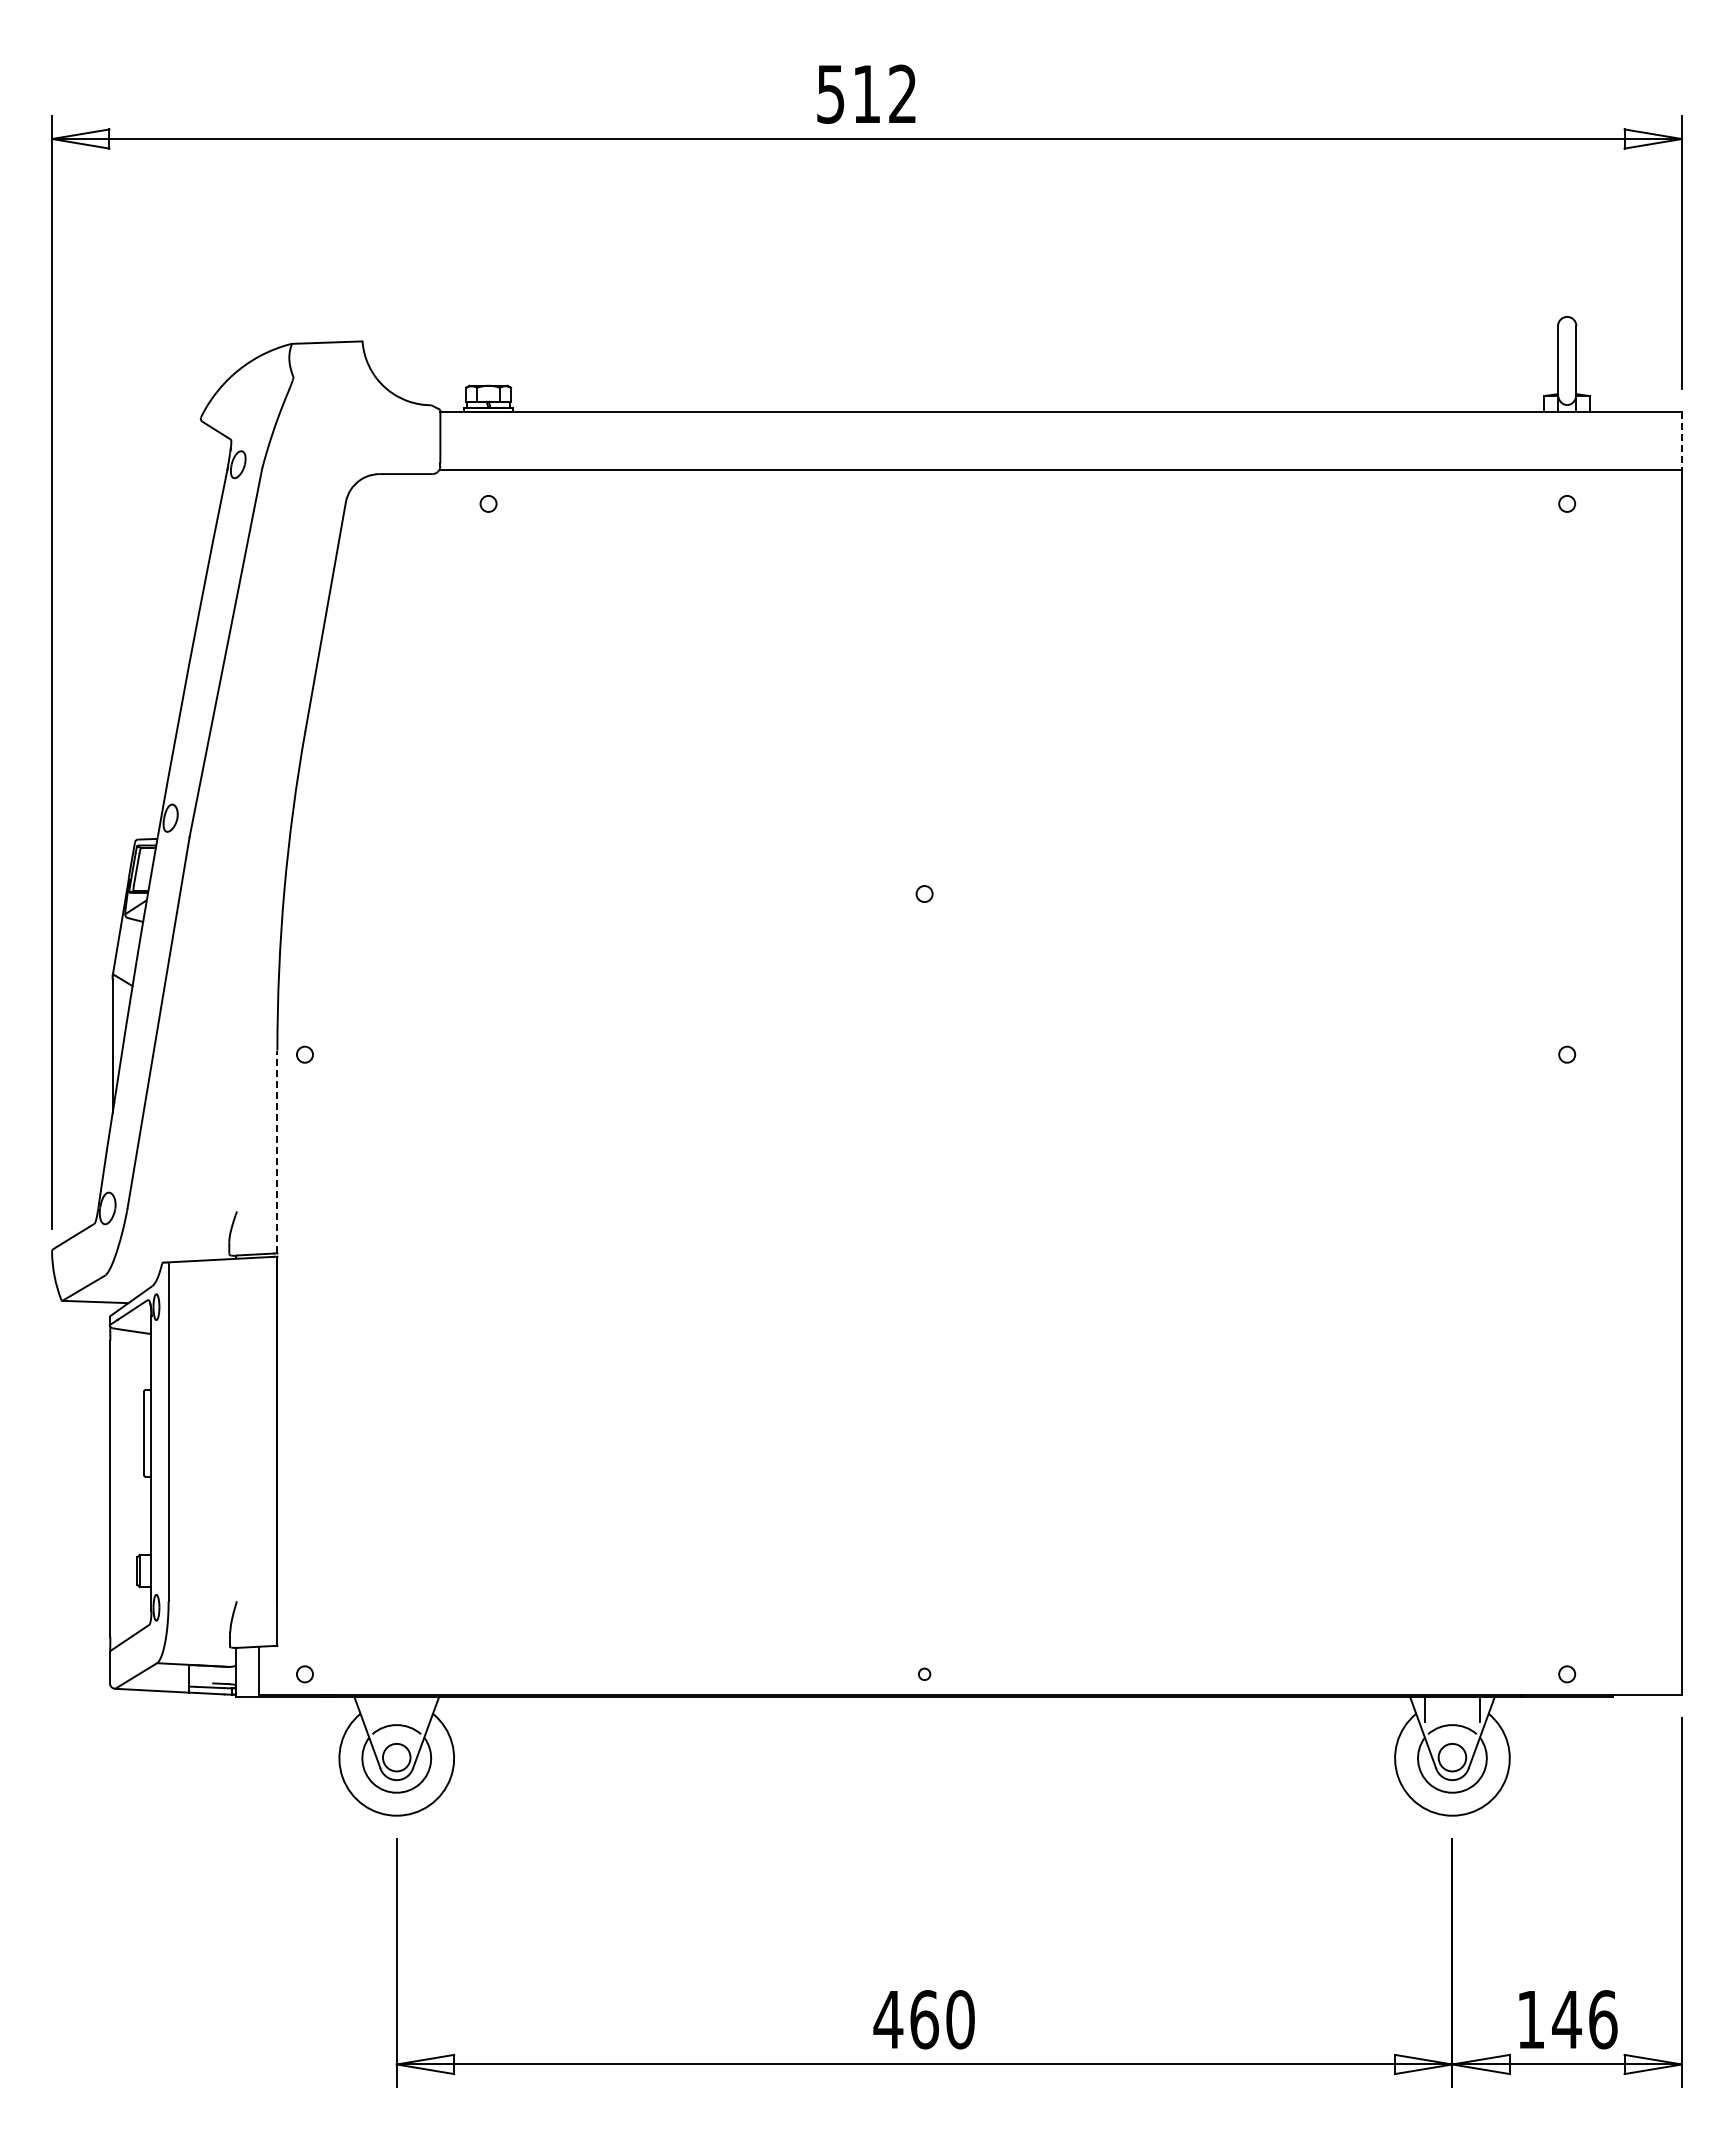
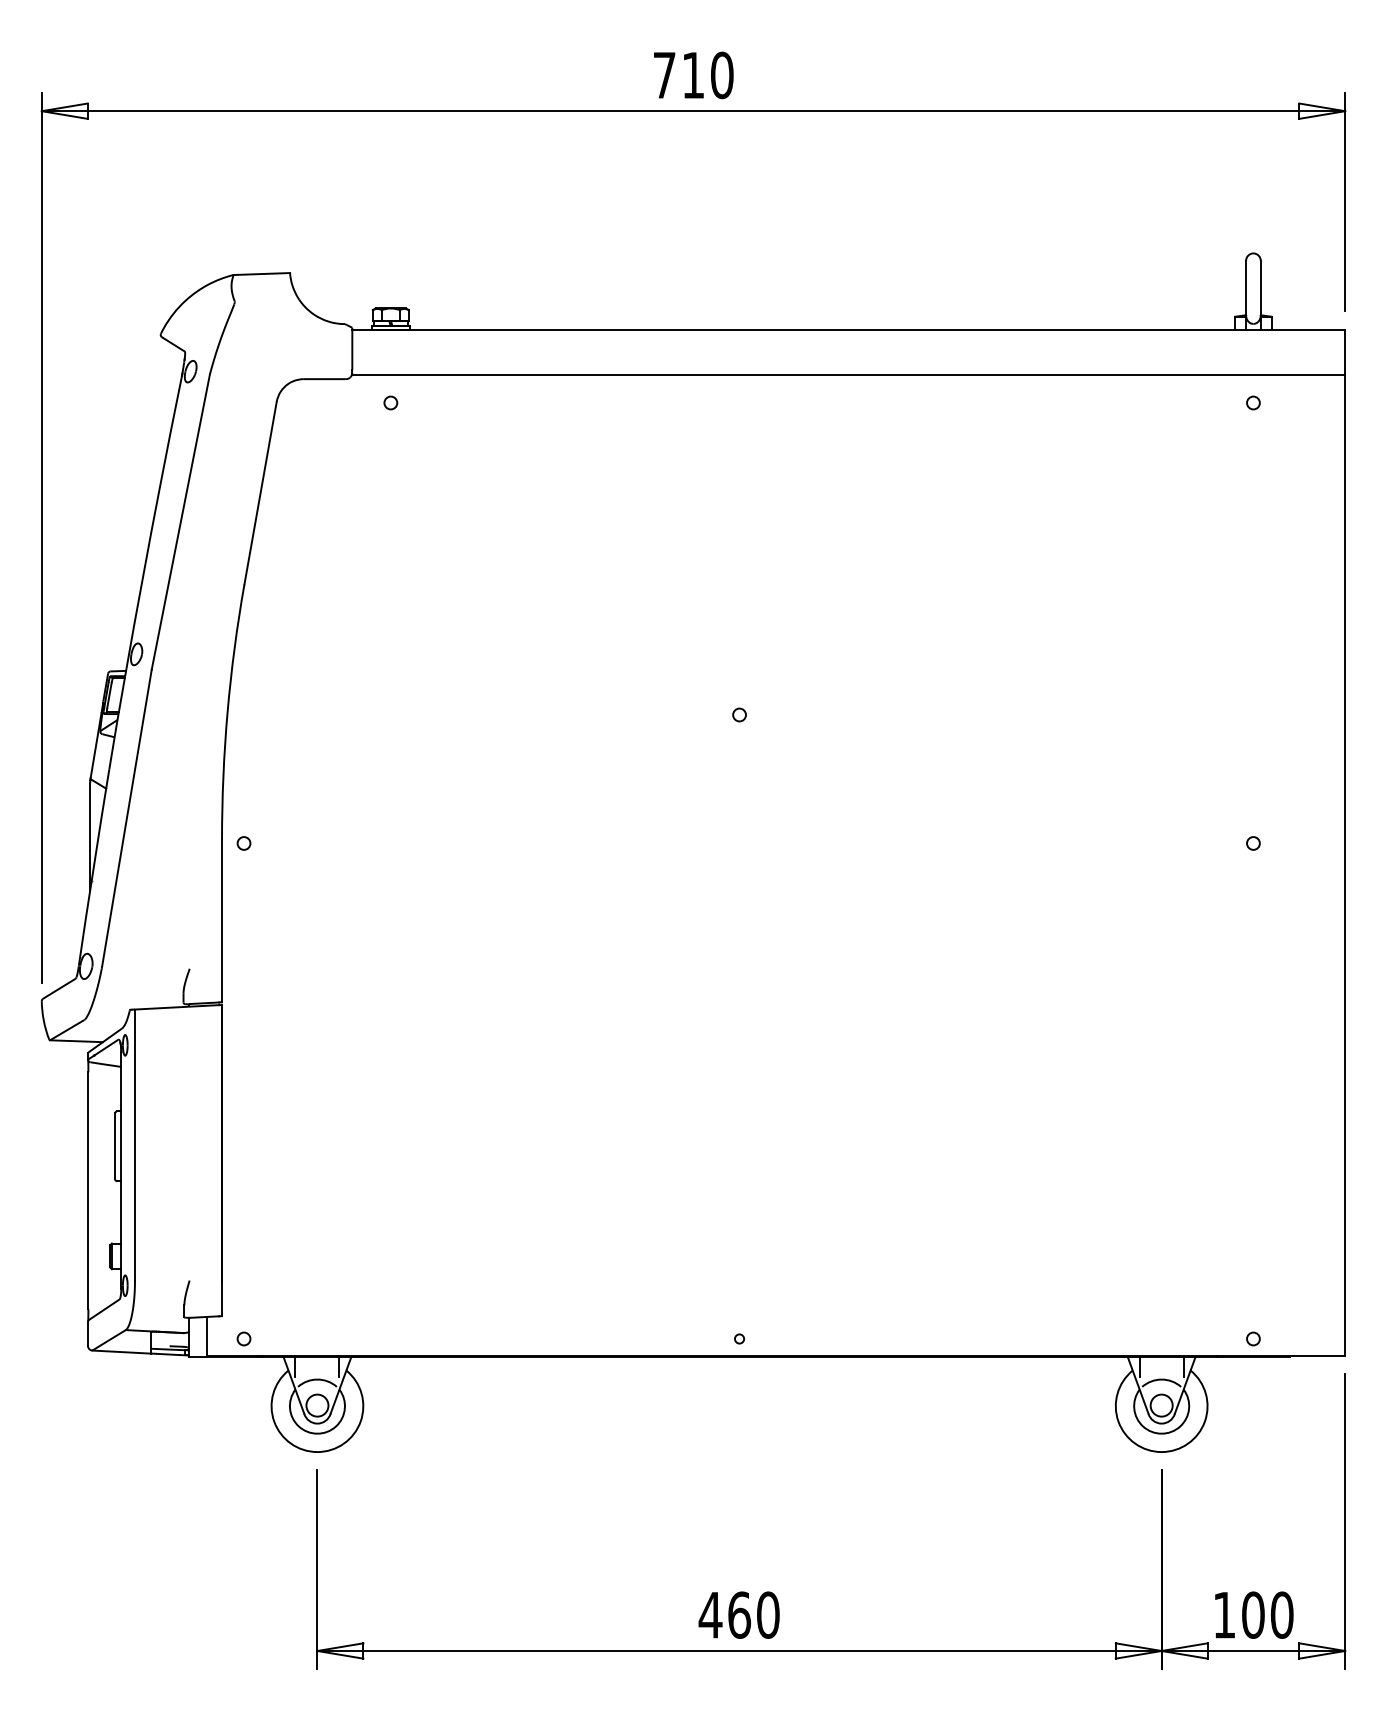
text: (867, 93) -> (693, 74), 512 -> 710
line: (1681, 440) -> (1344, 352), dashed -> solid
line: (277, 1151) -> (222, 920), dashed -> solid
line: (369, 1709) -> (295, 1367), added
line: (424, 1709) -> (339, 1367), added
text: (1584, 2019) -> (1267, 1615), 146 -> 100

